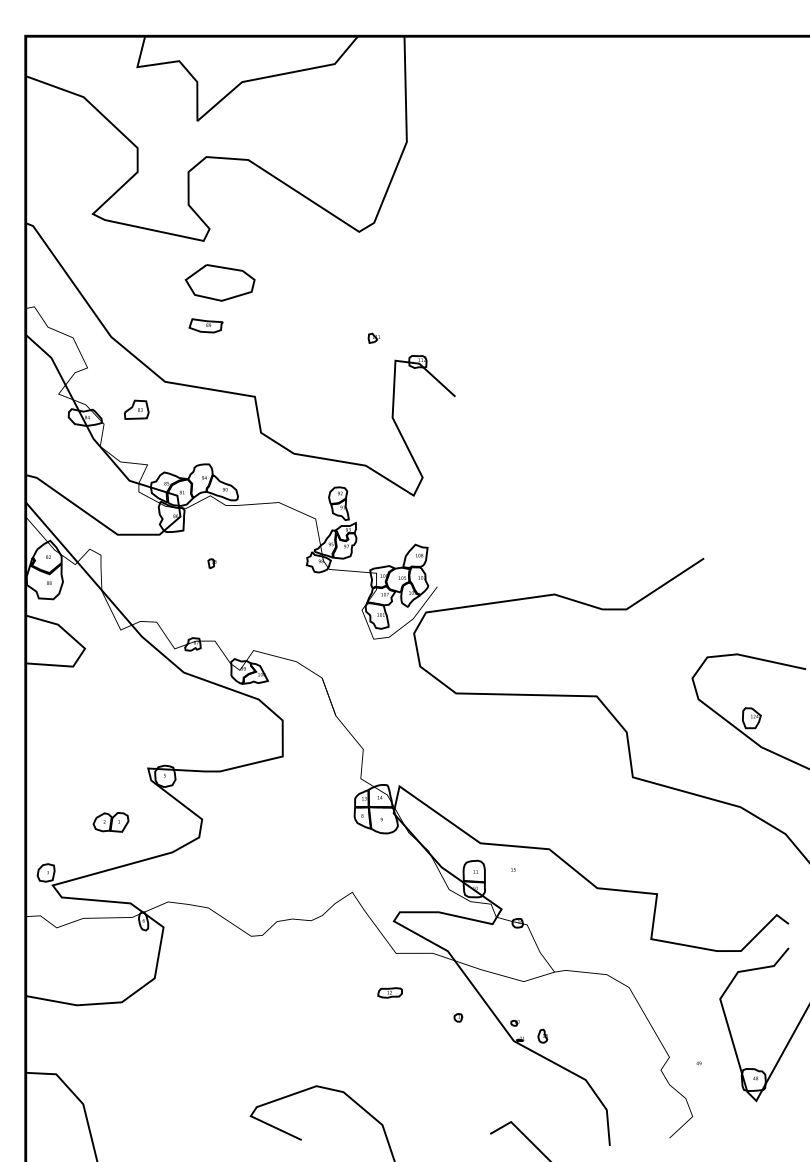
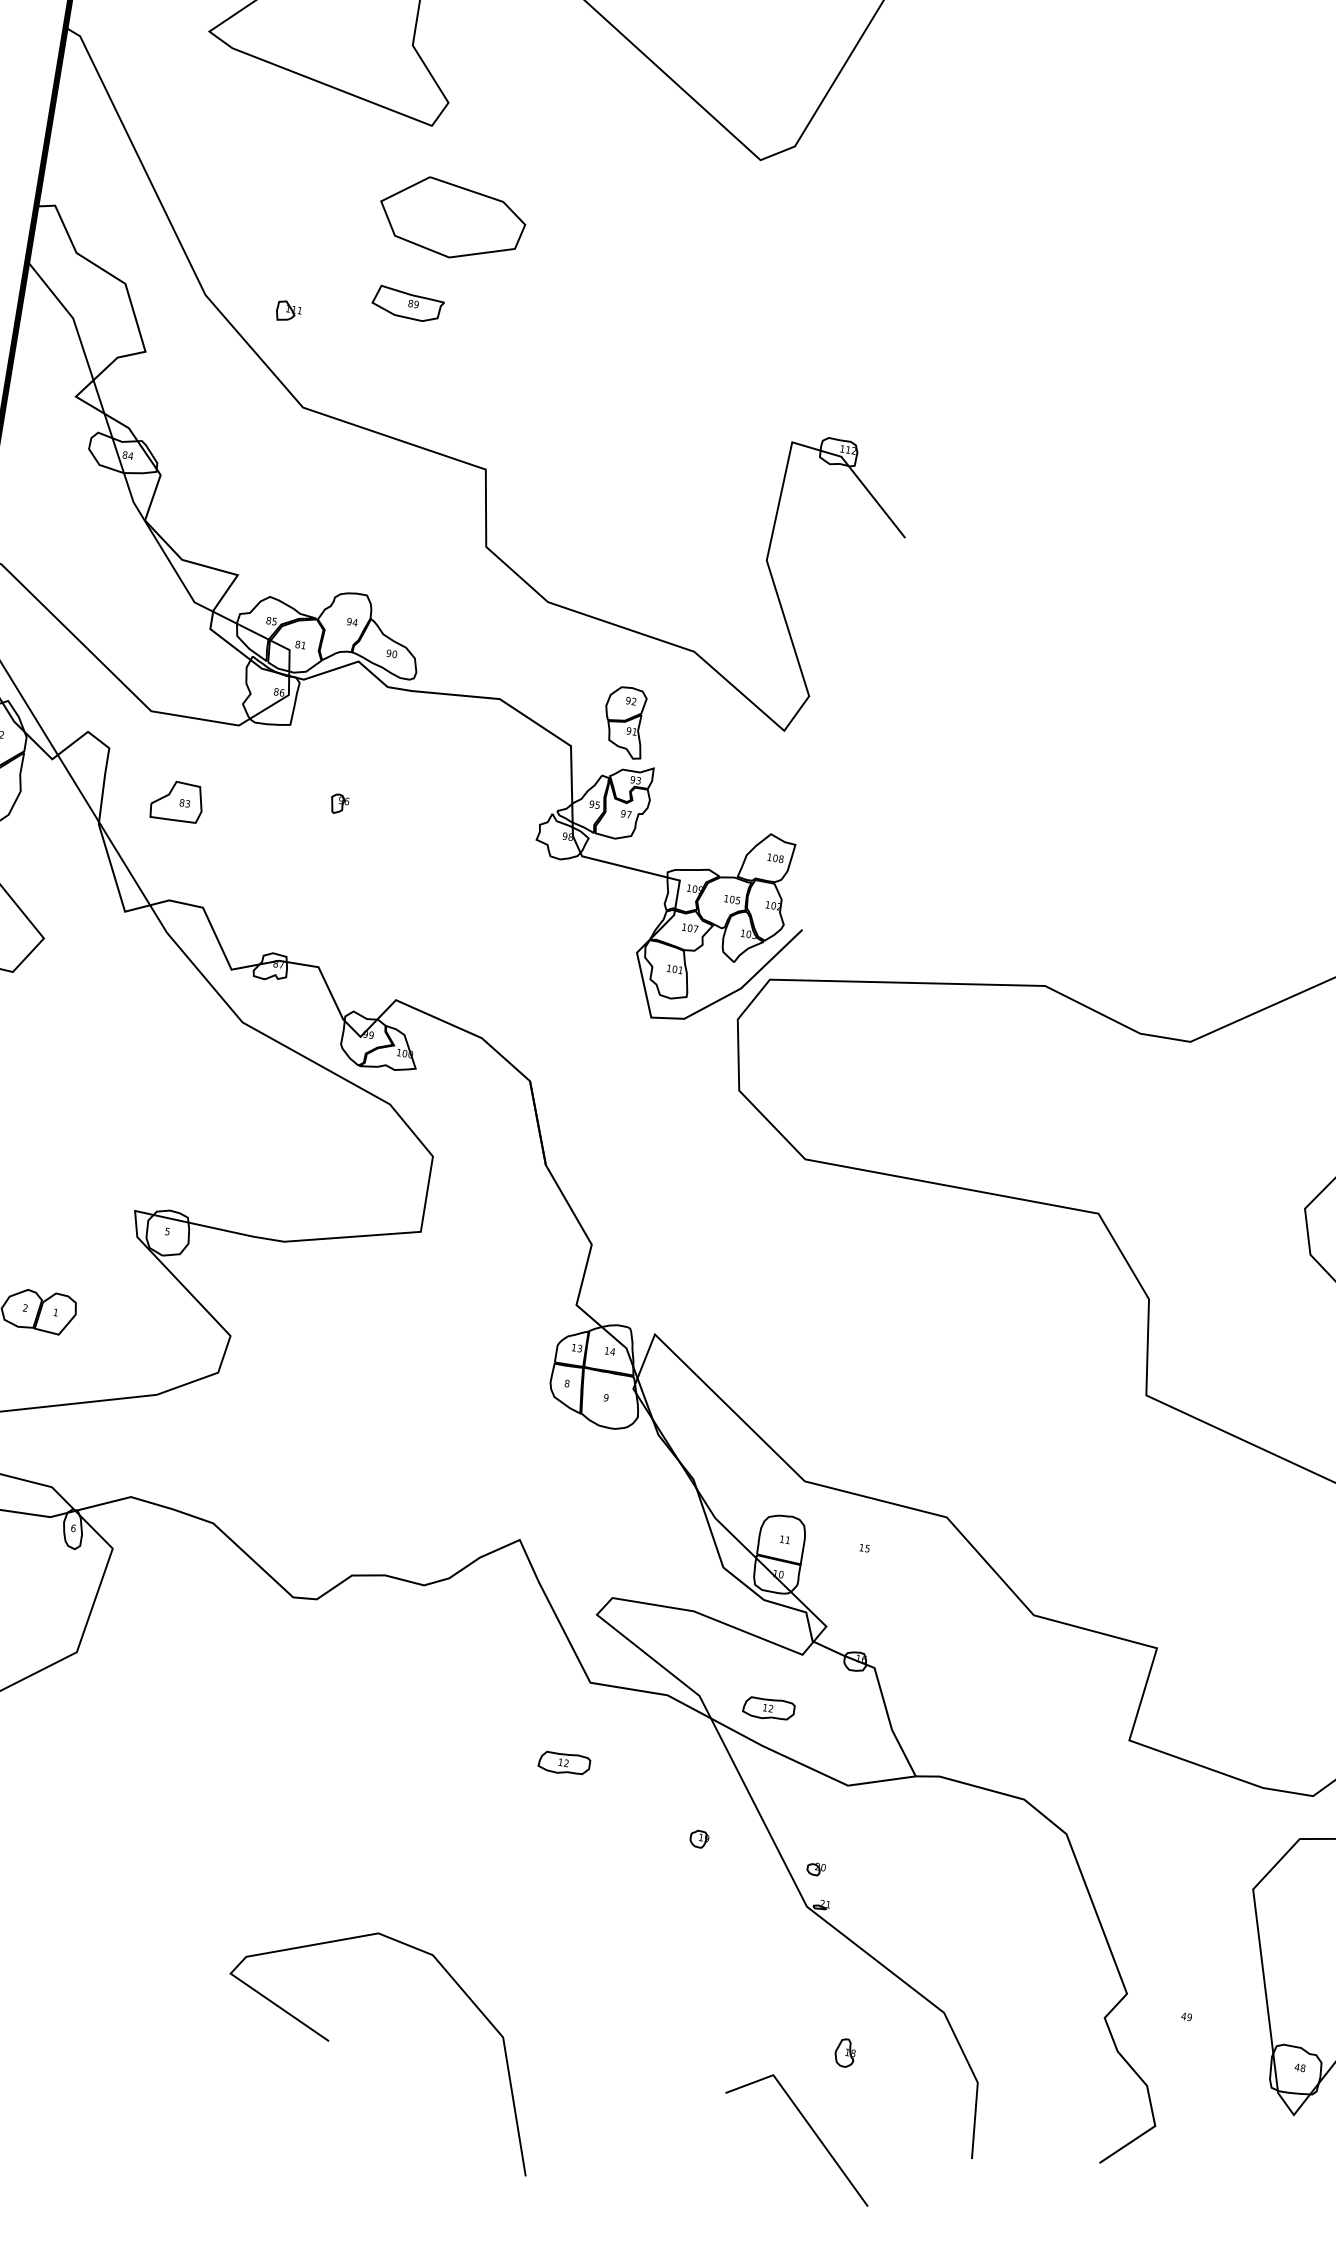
part: (373, 337) -> (287, 309), moved
part: (136, 409) -> (177, 800), moved
part: (480, 951) -> (767, 1707), added
part: (542, 1035) -> (844, 2051), moved

